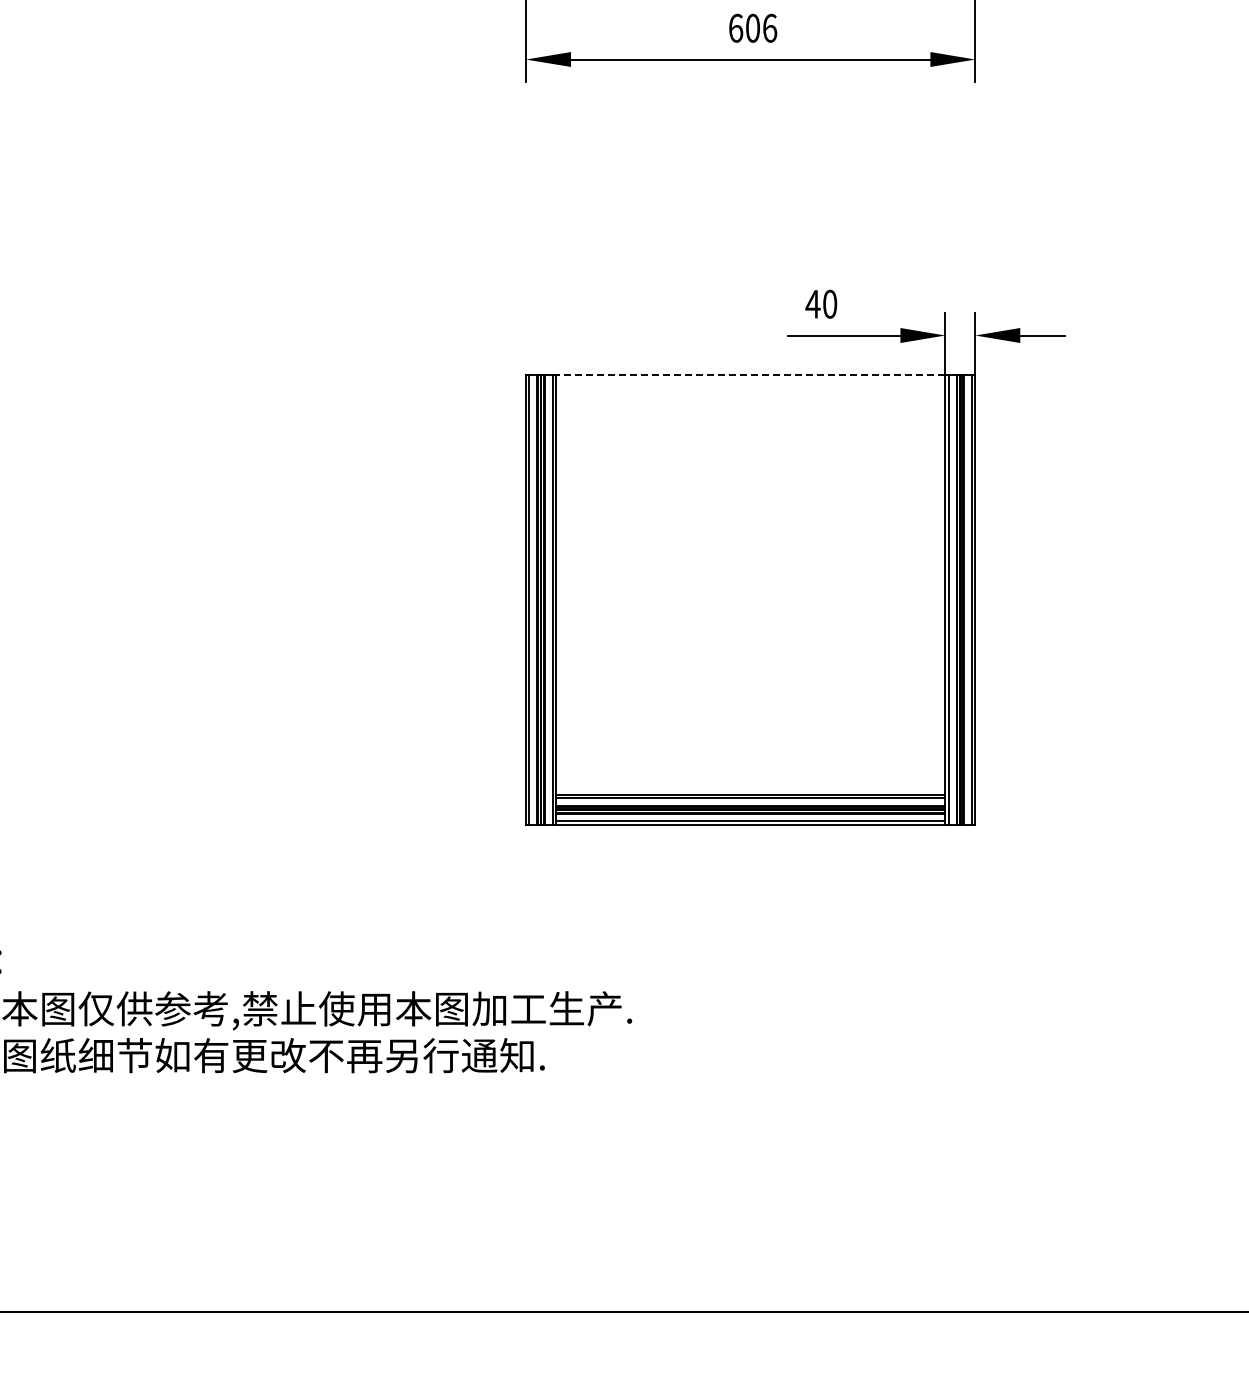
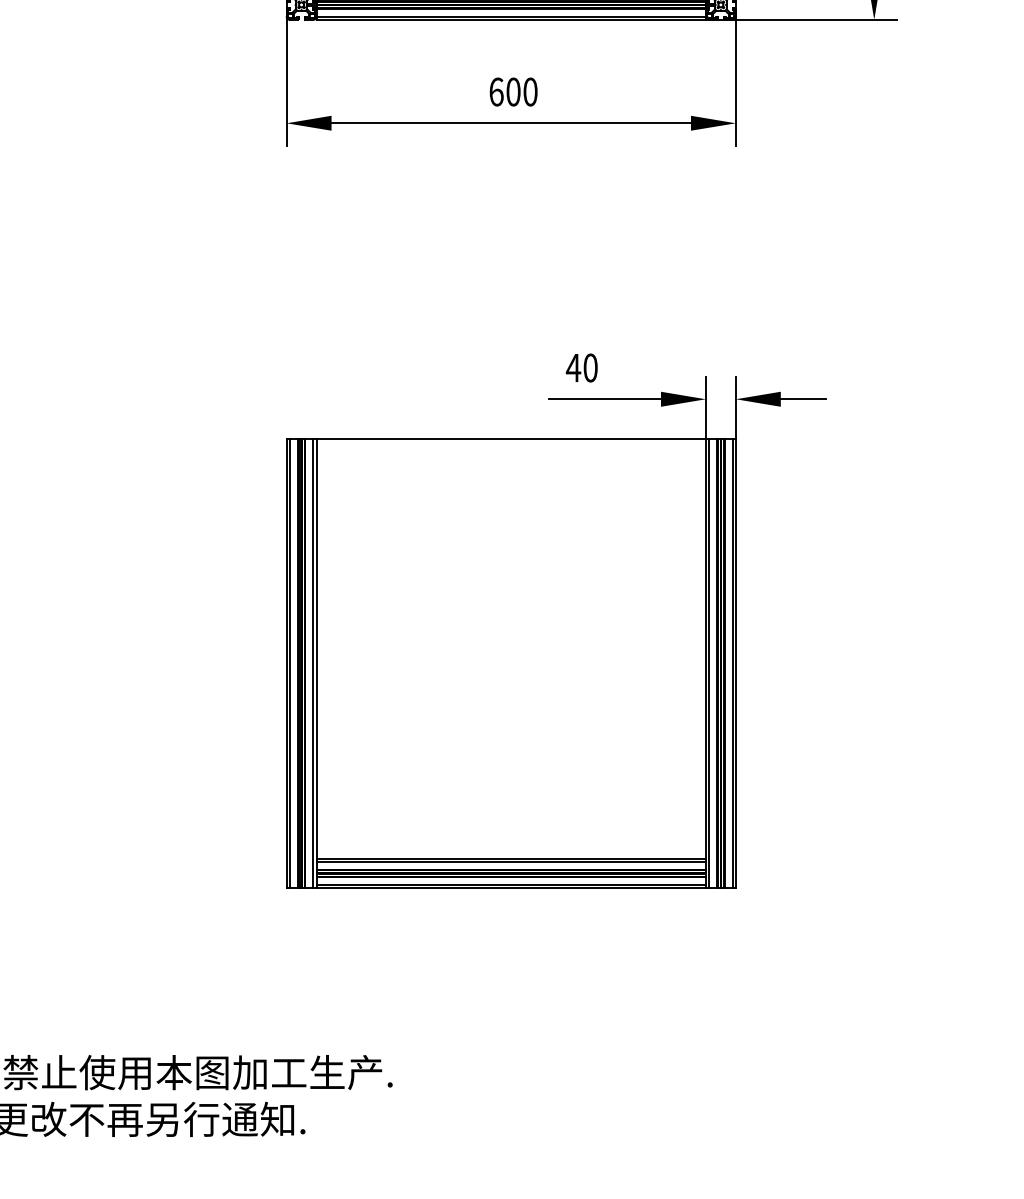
text: (770, 27) -> (531, 91), 606 -> 600
line: (750, 375) -> (511, 439), dashed -> solid

